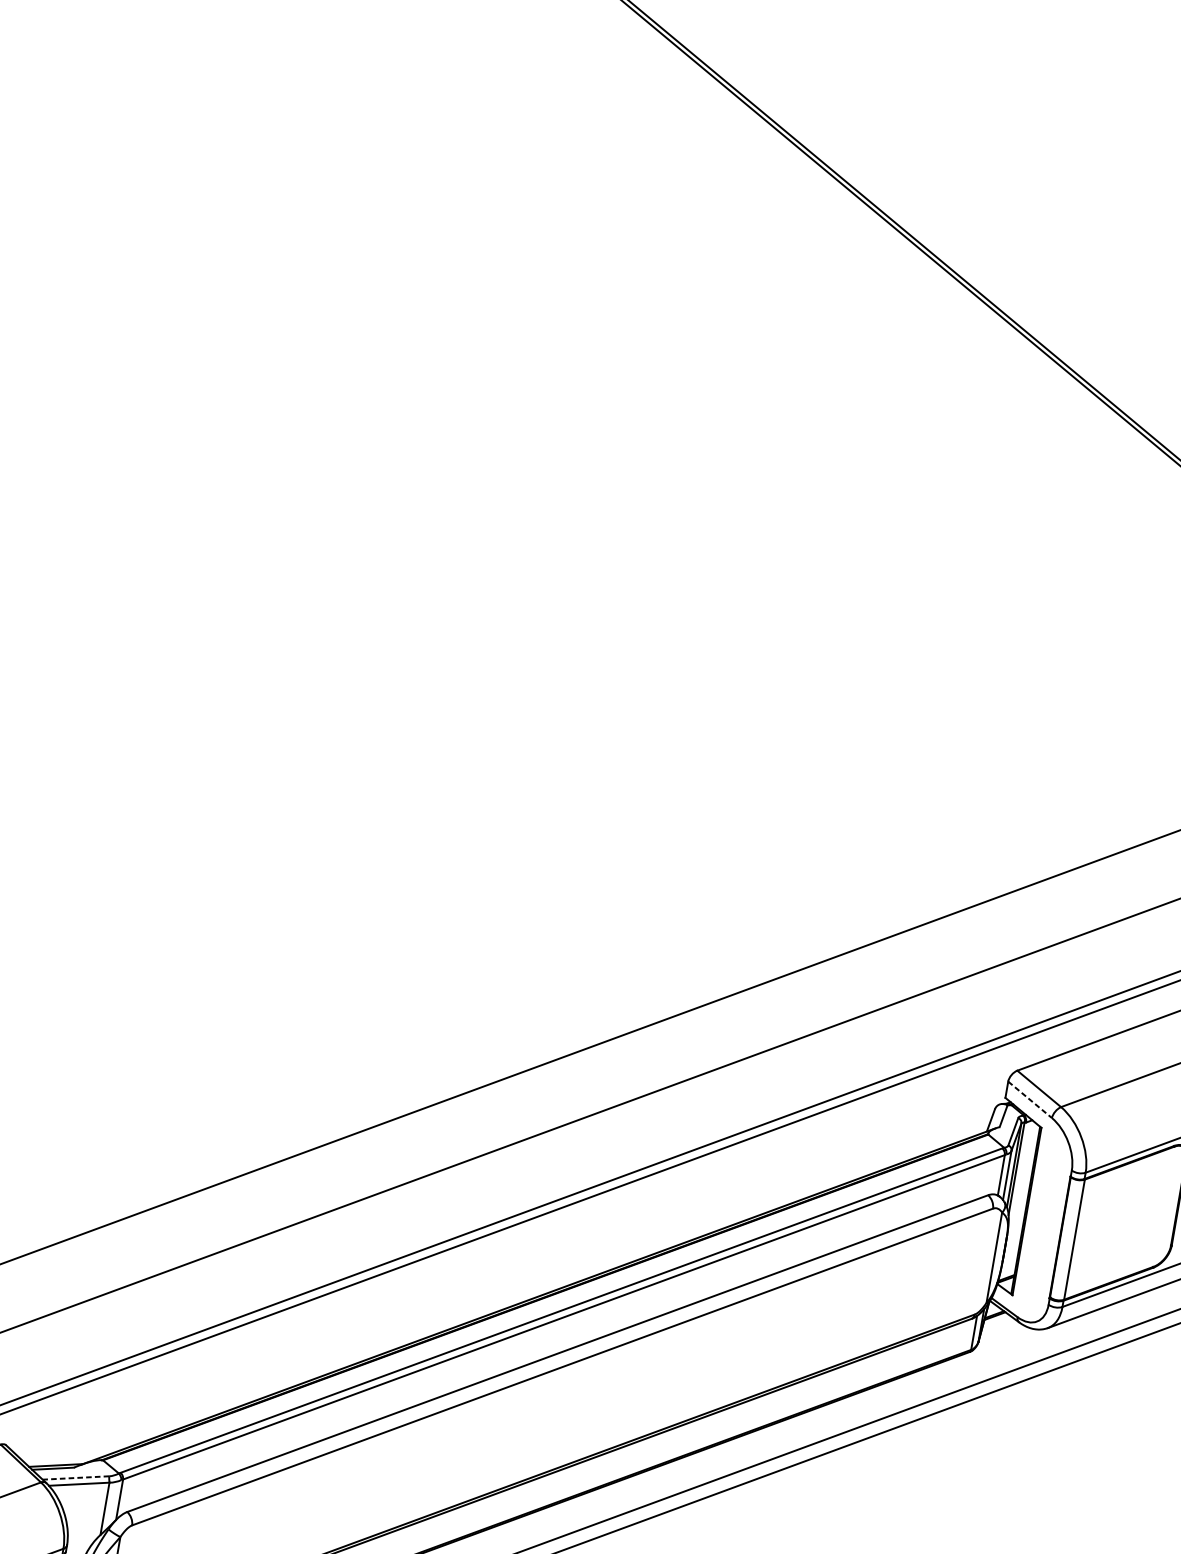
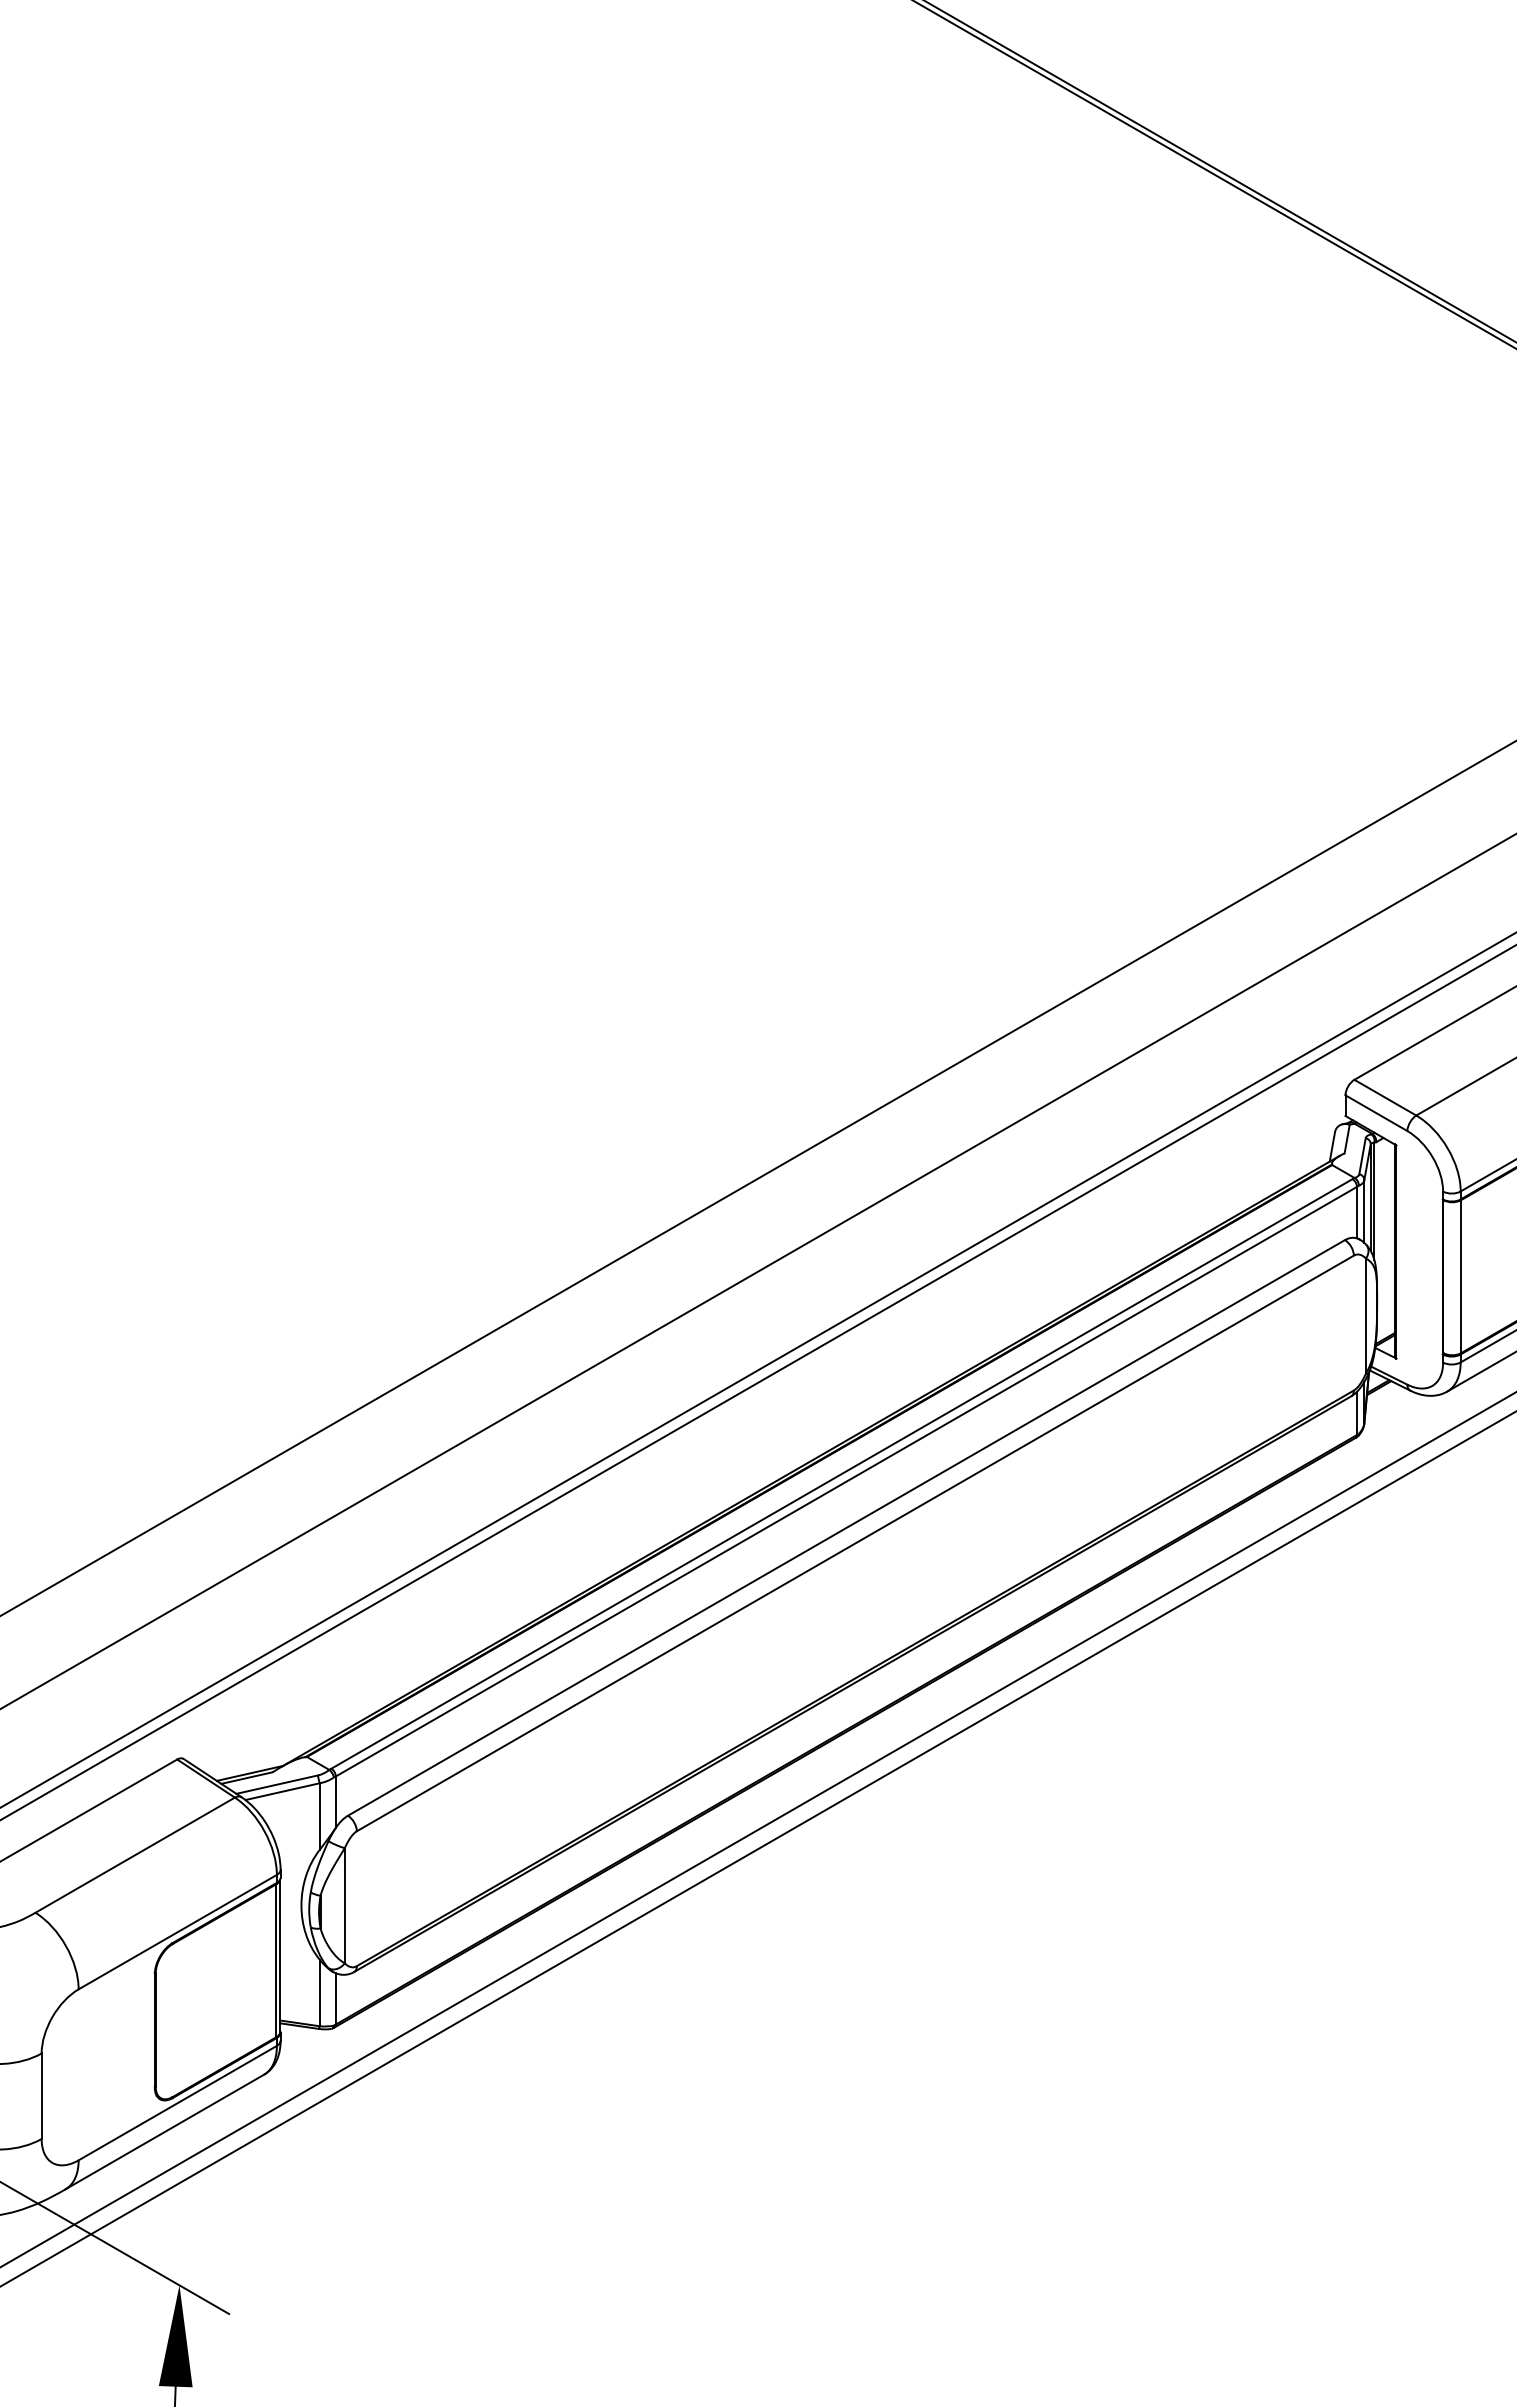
line: (1030, 1100) -> (1376, 1113), dashed -> solid
line: (76, 1477) -> (277, 1784), dashed -> solid

